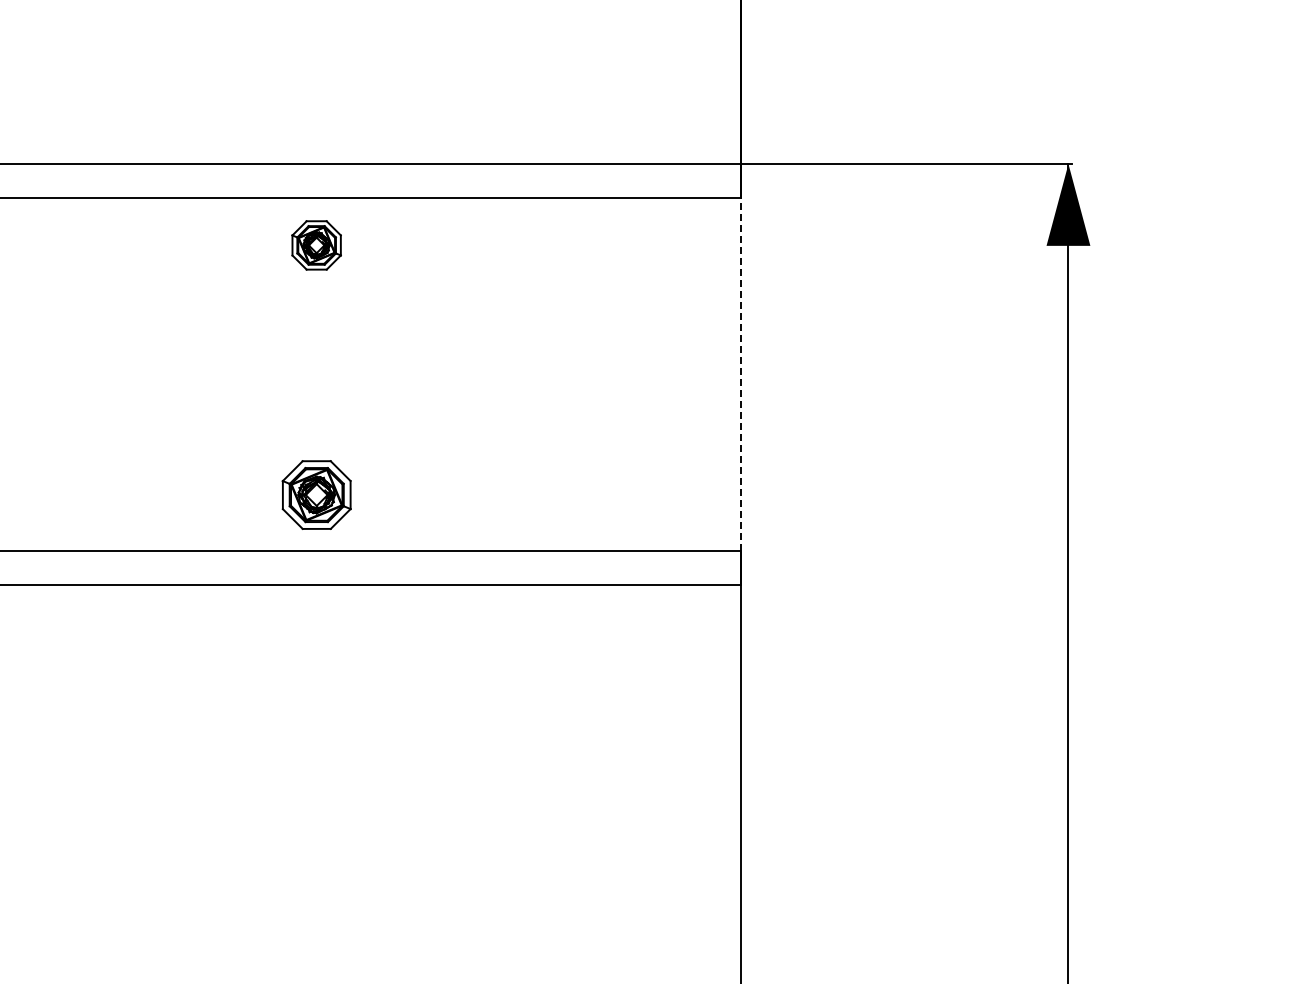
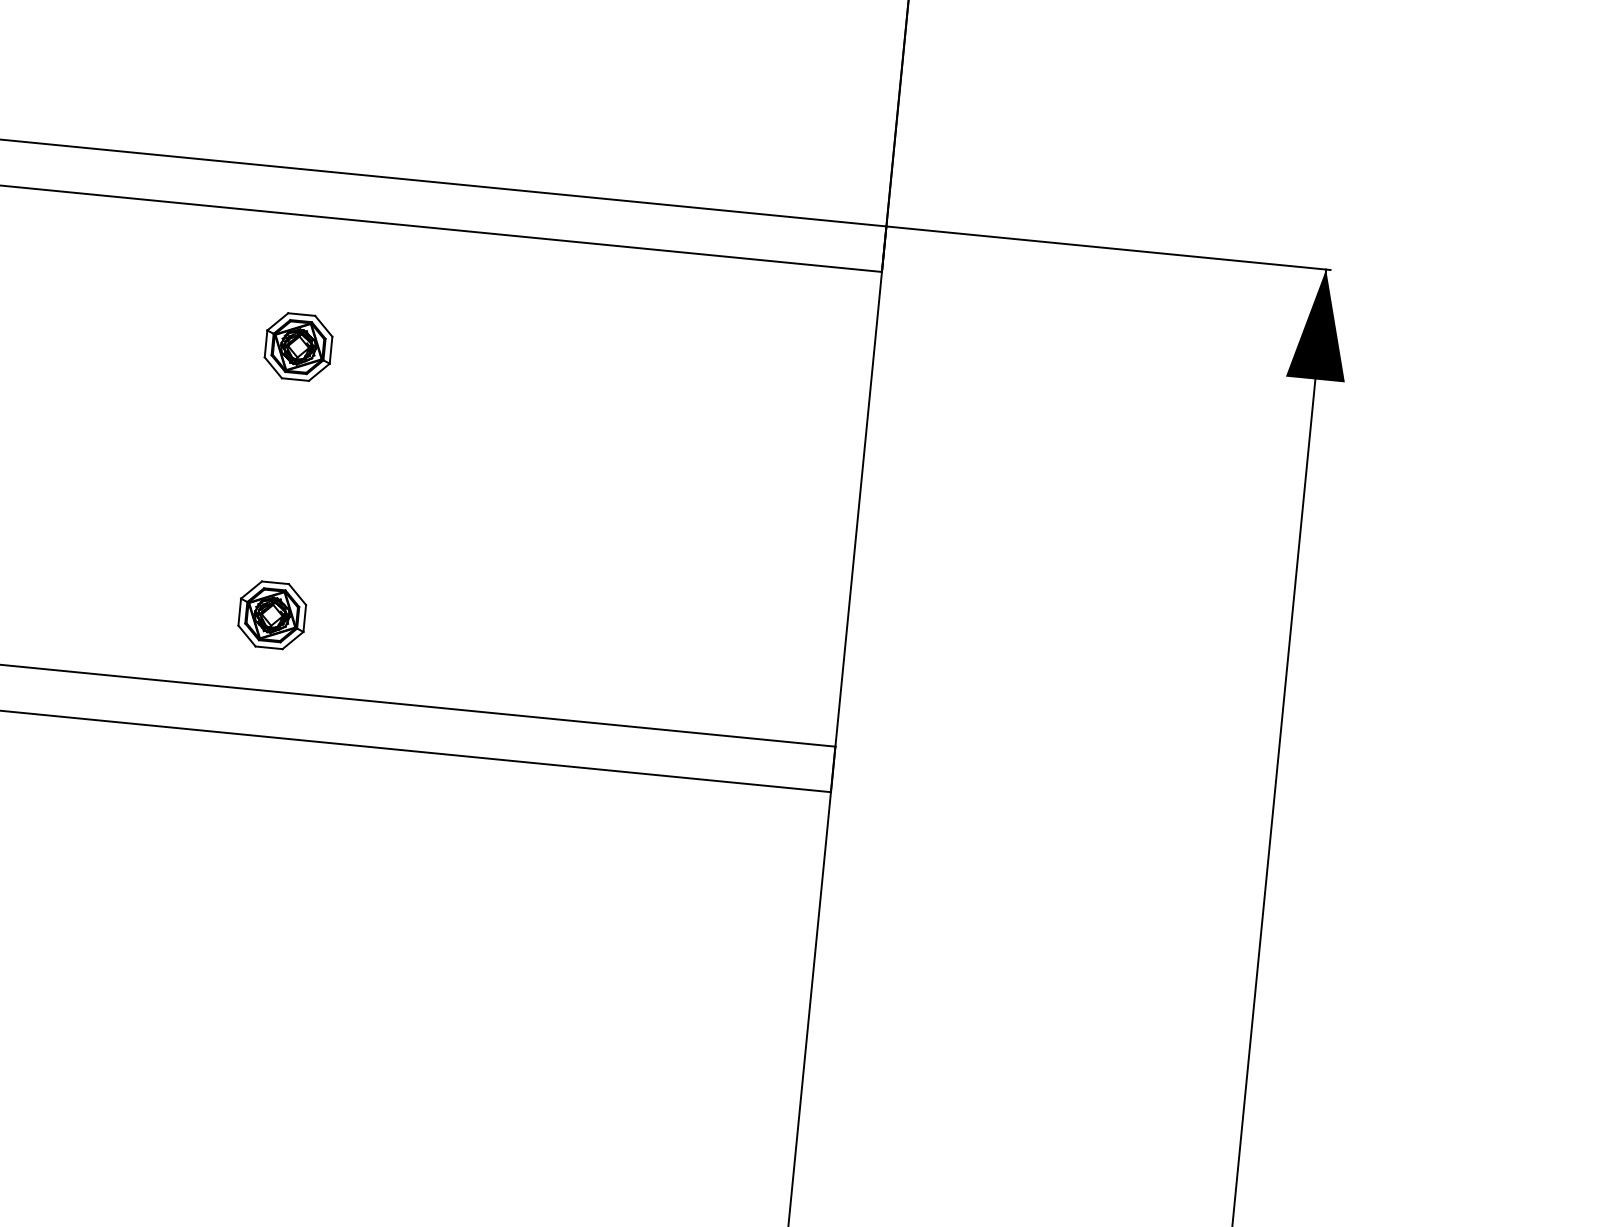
part: (316, 245) -> (298, 347), moved
line: (741, 374) -> (859, 509), dashed -> solid
part: (316, 494) -> (272, 614), size x0.71

